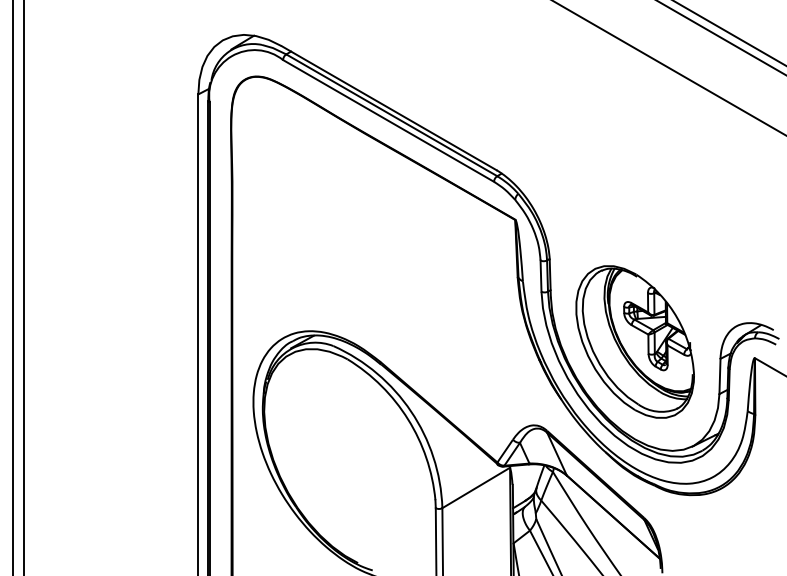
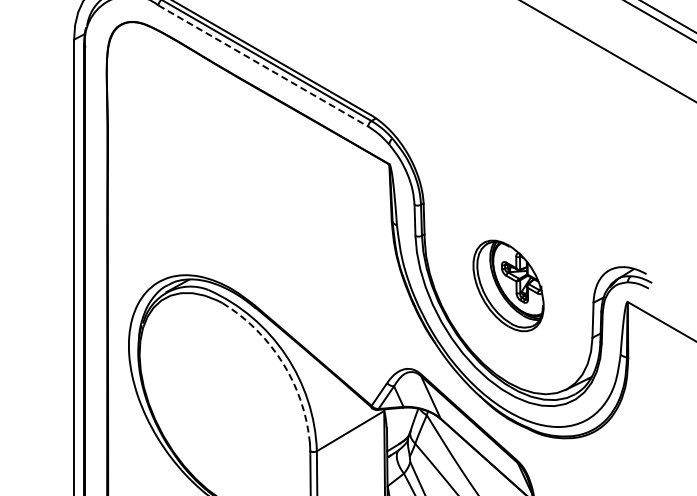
line: (388, 120) -> (263, 65), solid -> dashed
part: (634, 341) -> (507, 285), size x0.6
arc: (408, 419) -> (283, 363), solid -> dashed

